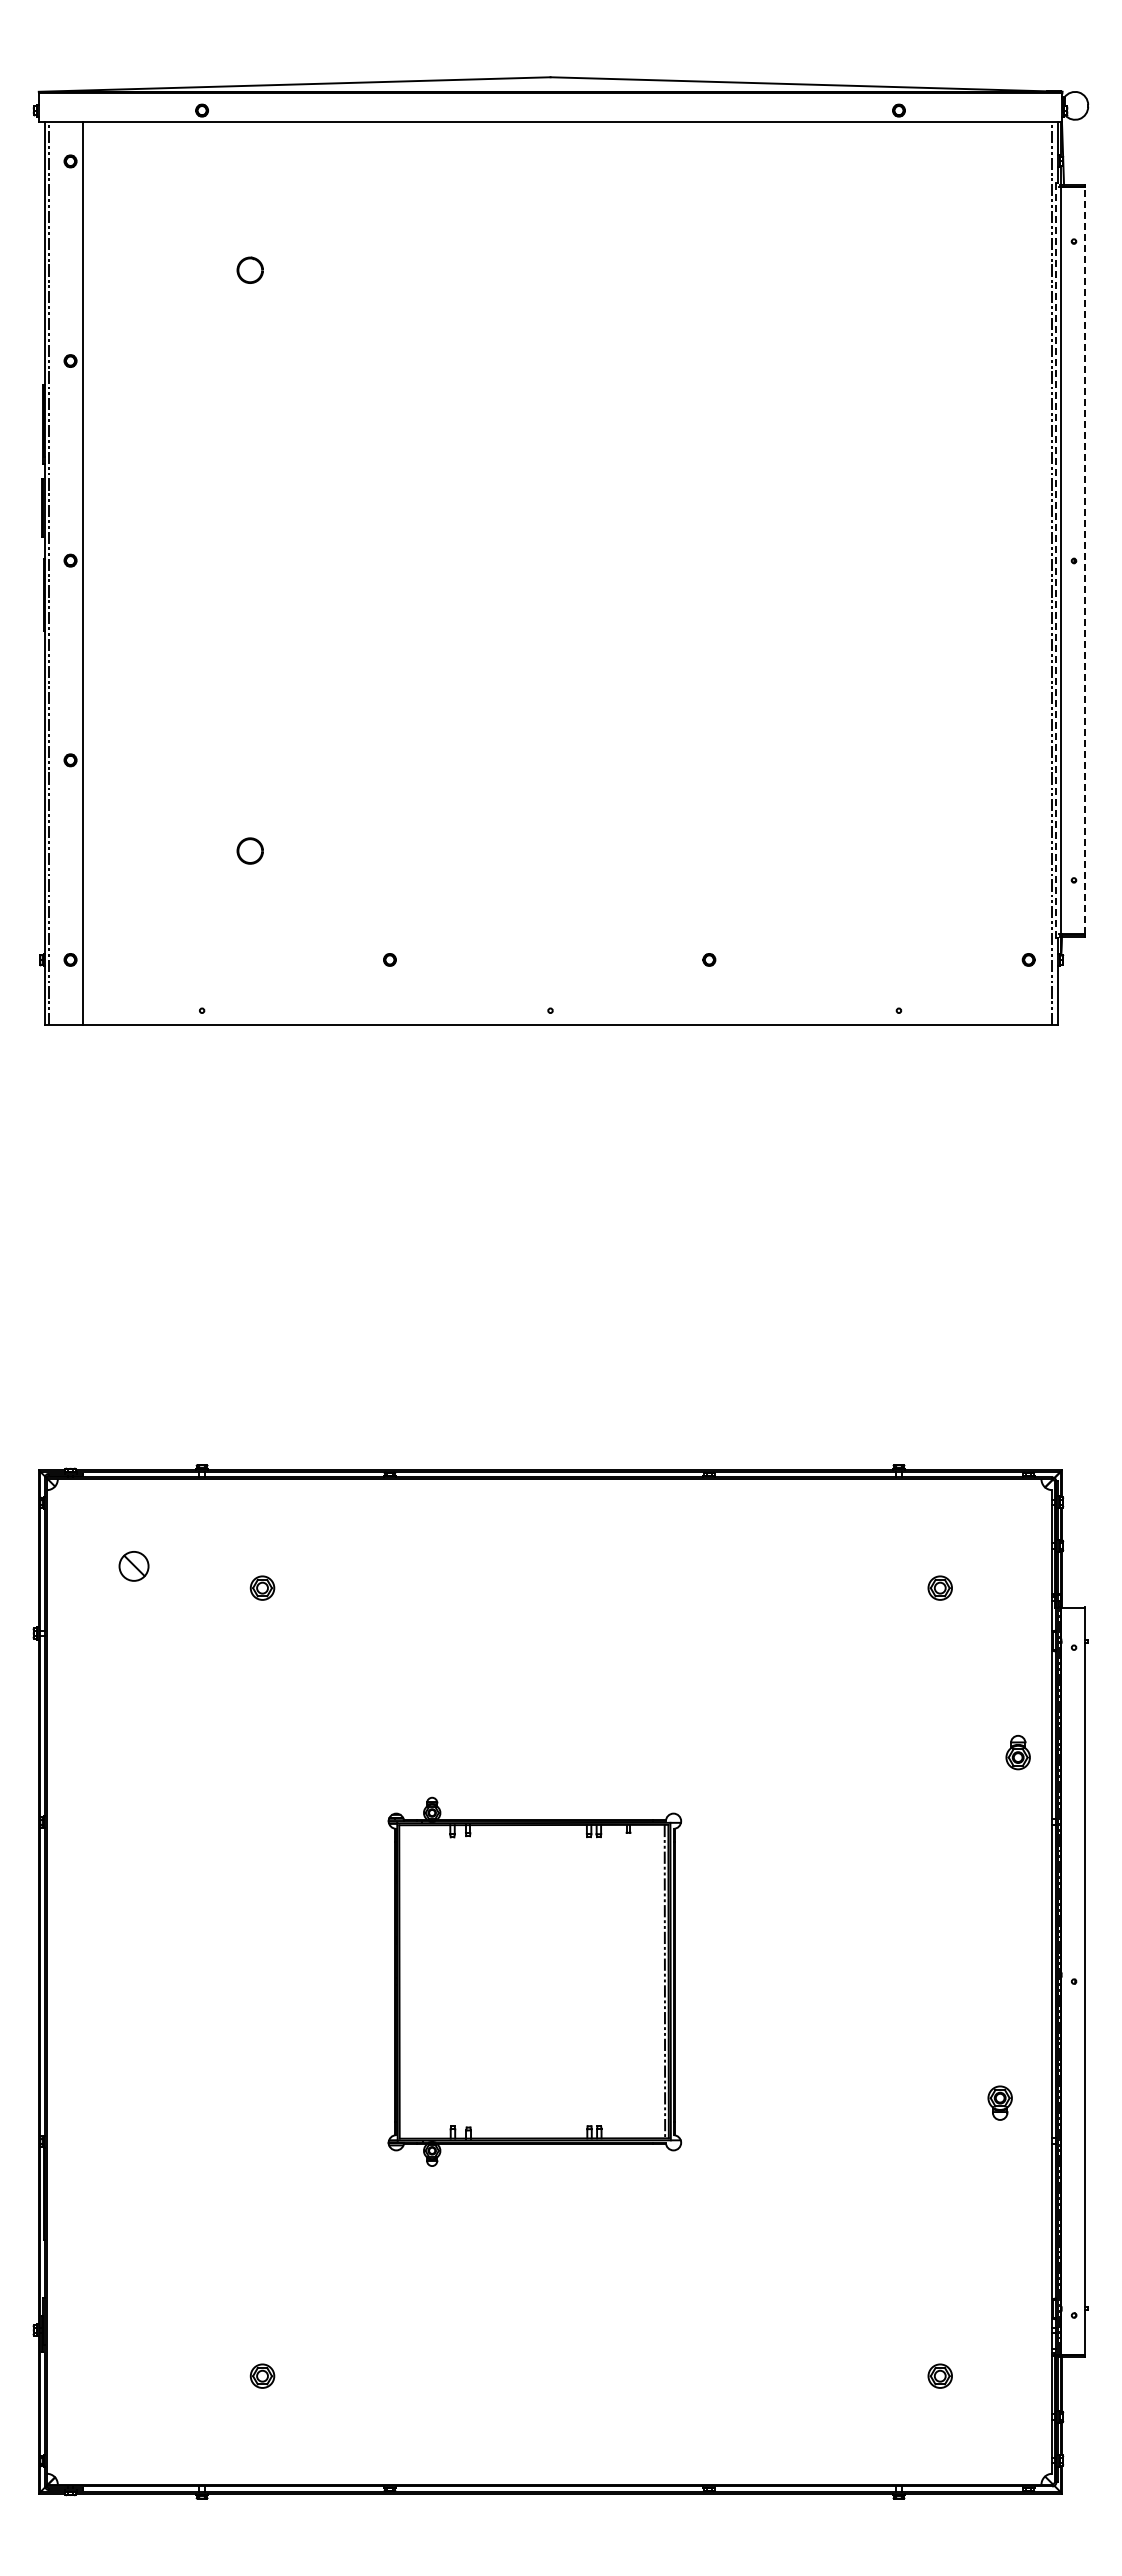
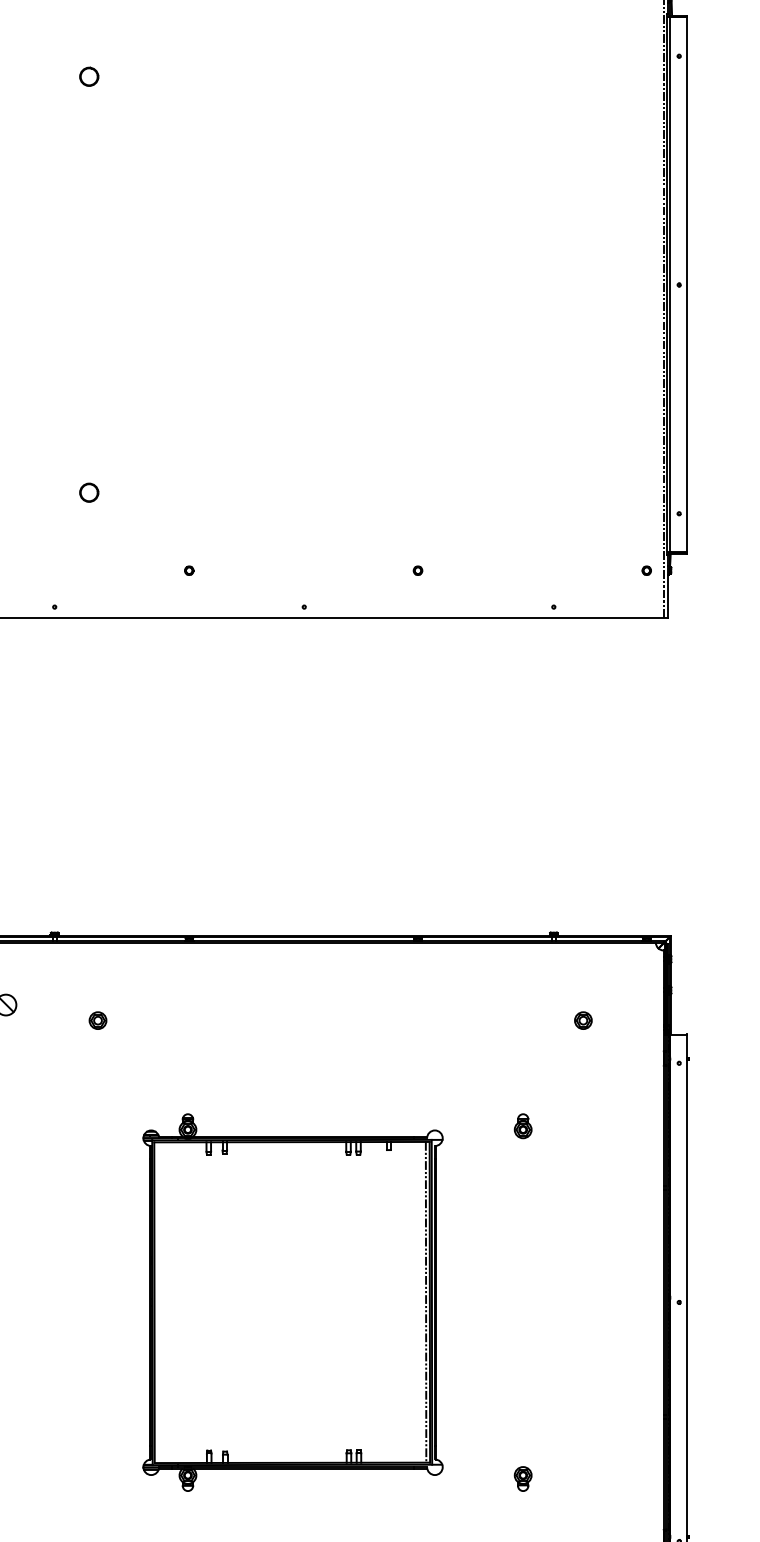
line: (1056, 560) -> (666, 284), dashed -> solid
line: (1085, 560) -> (687, 284), dashed -> solid
part: (1017, 1752) -> (522, 1126), moved
part: (534, 1981) -> (292, 1302), size x1.43
part: (999, 2102) -> (522, 1478), moved

